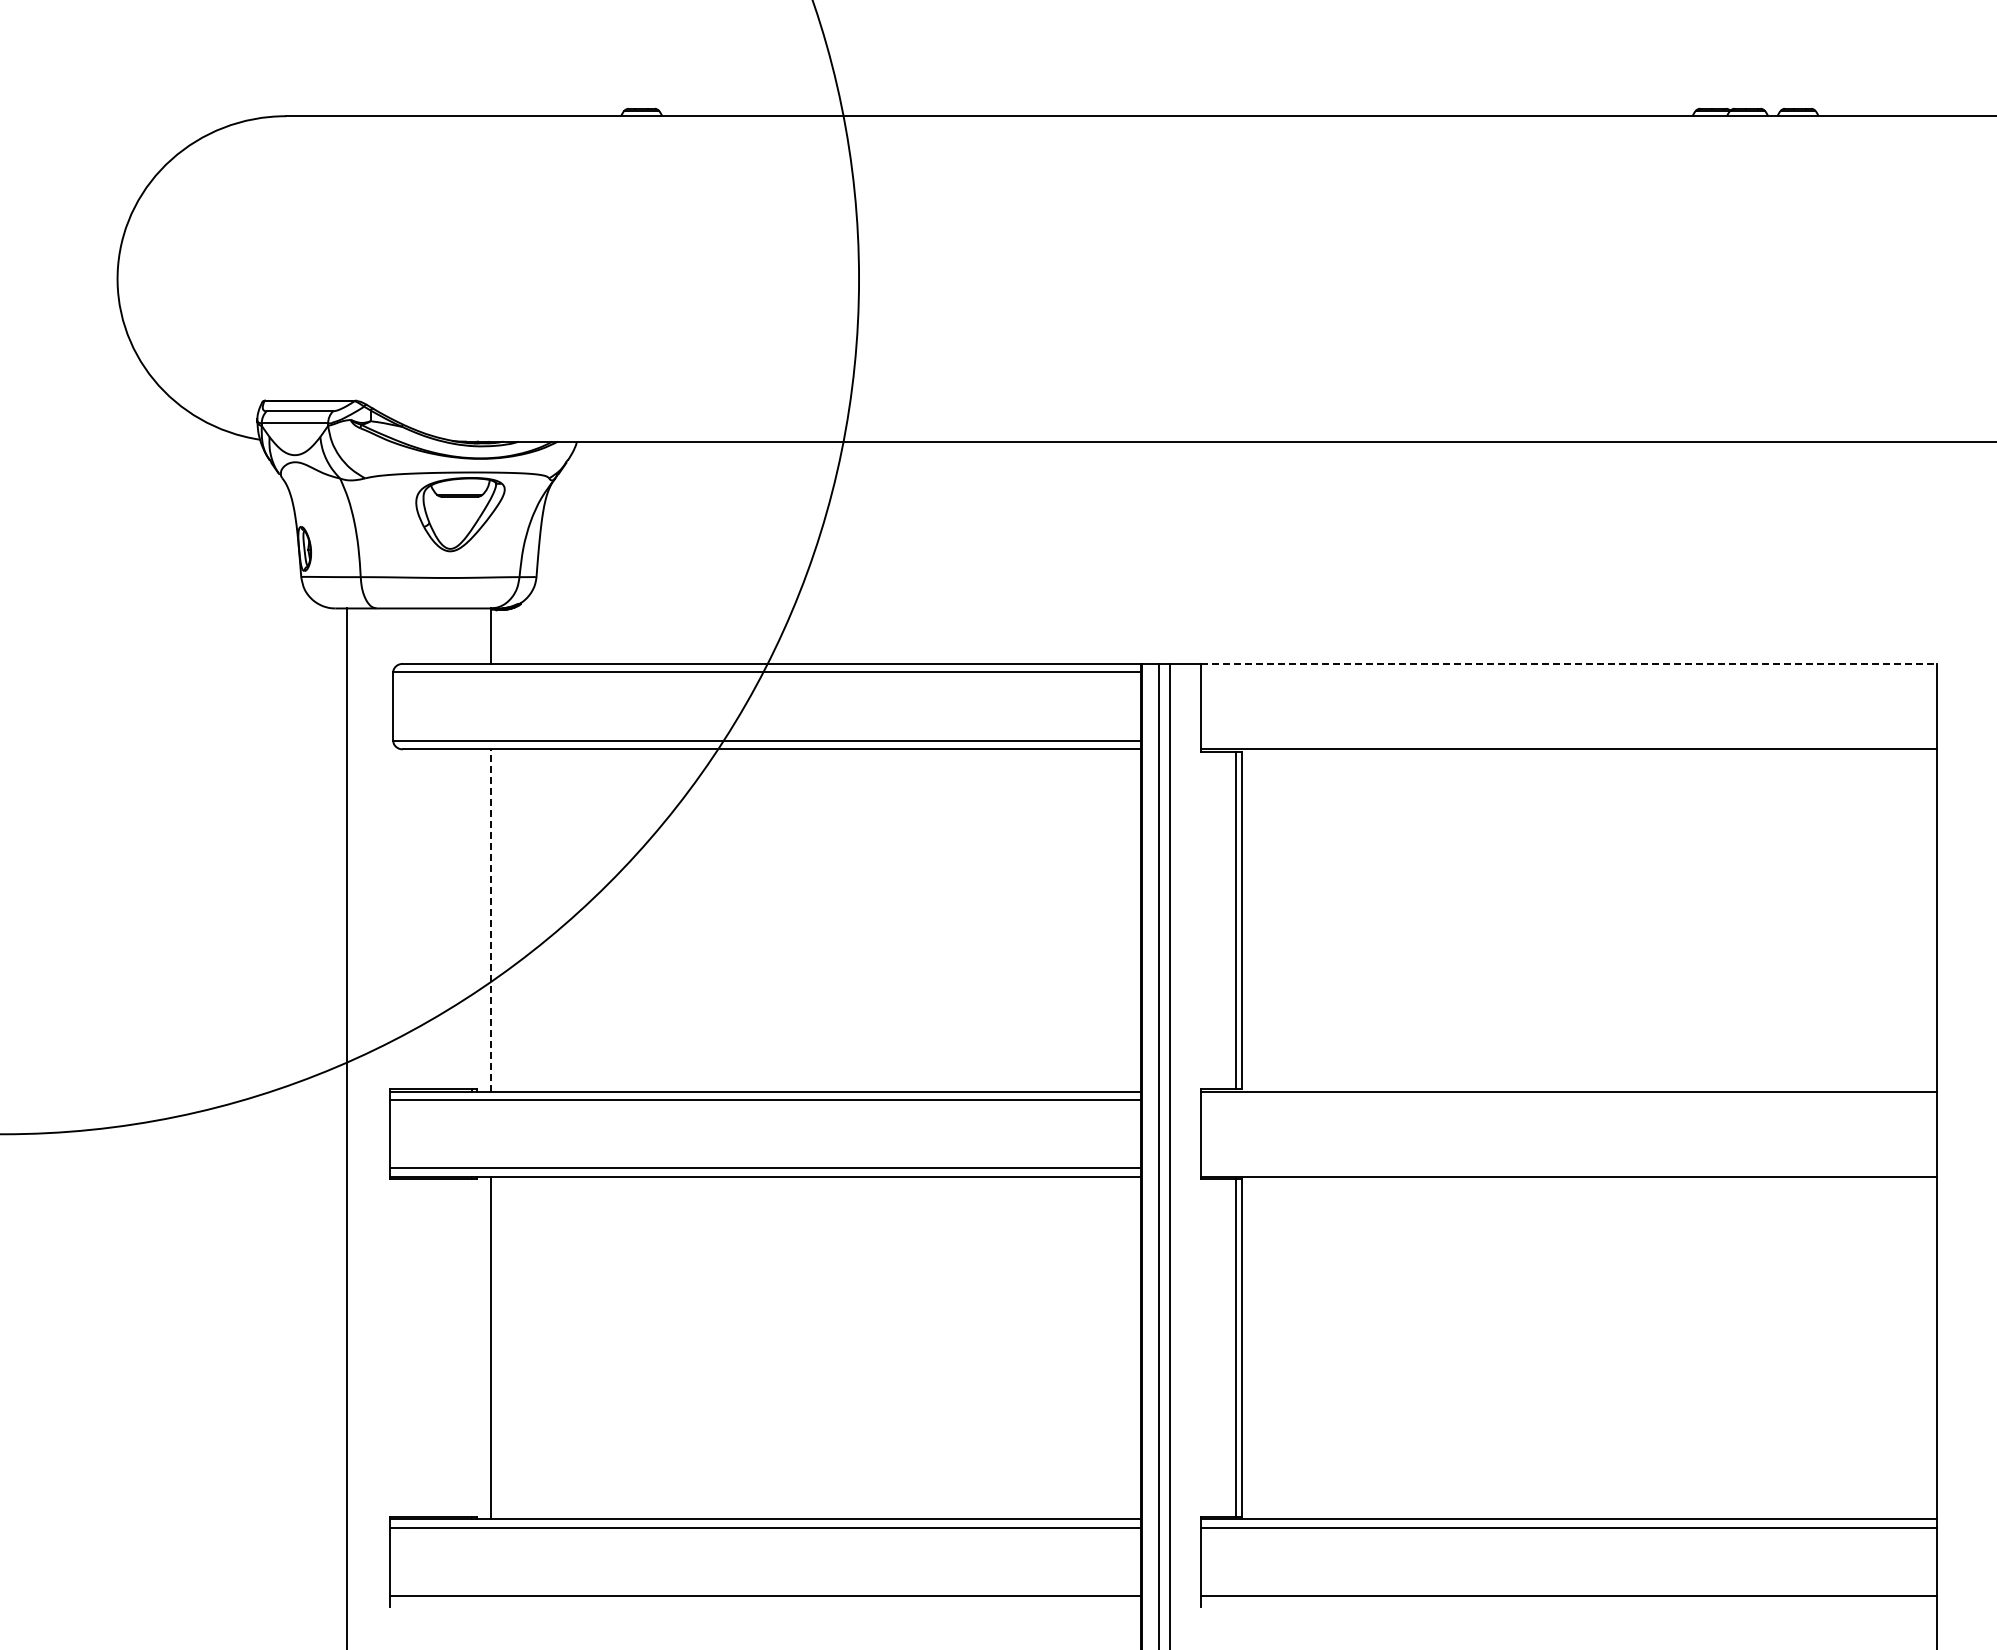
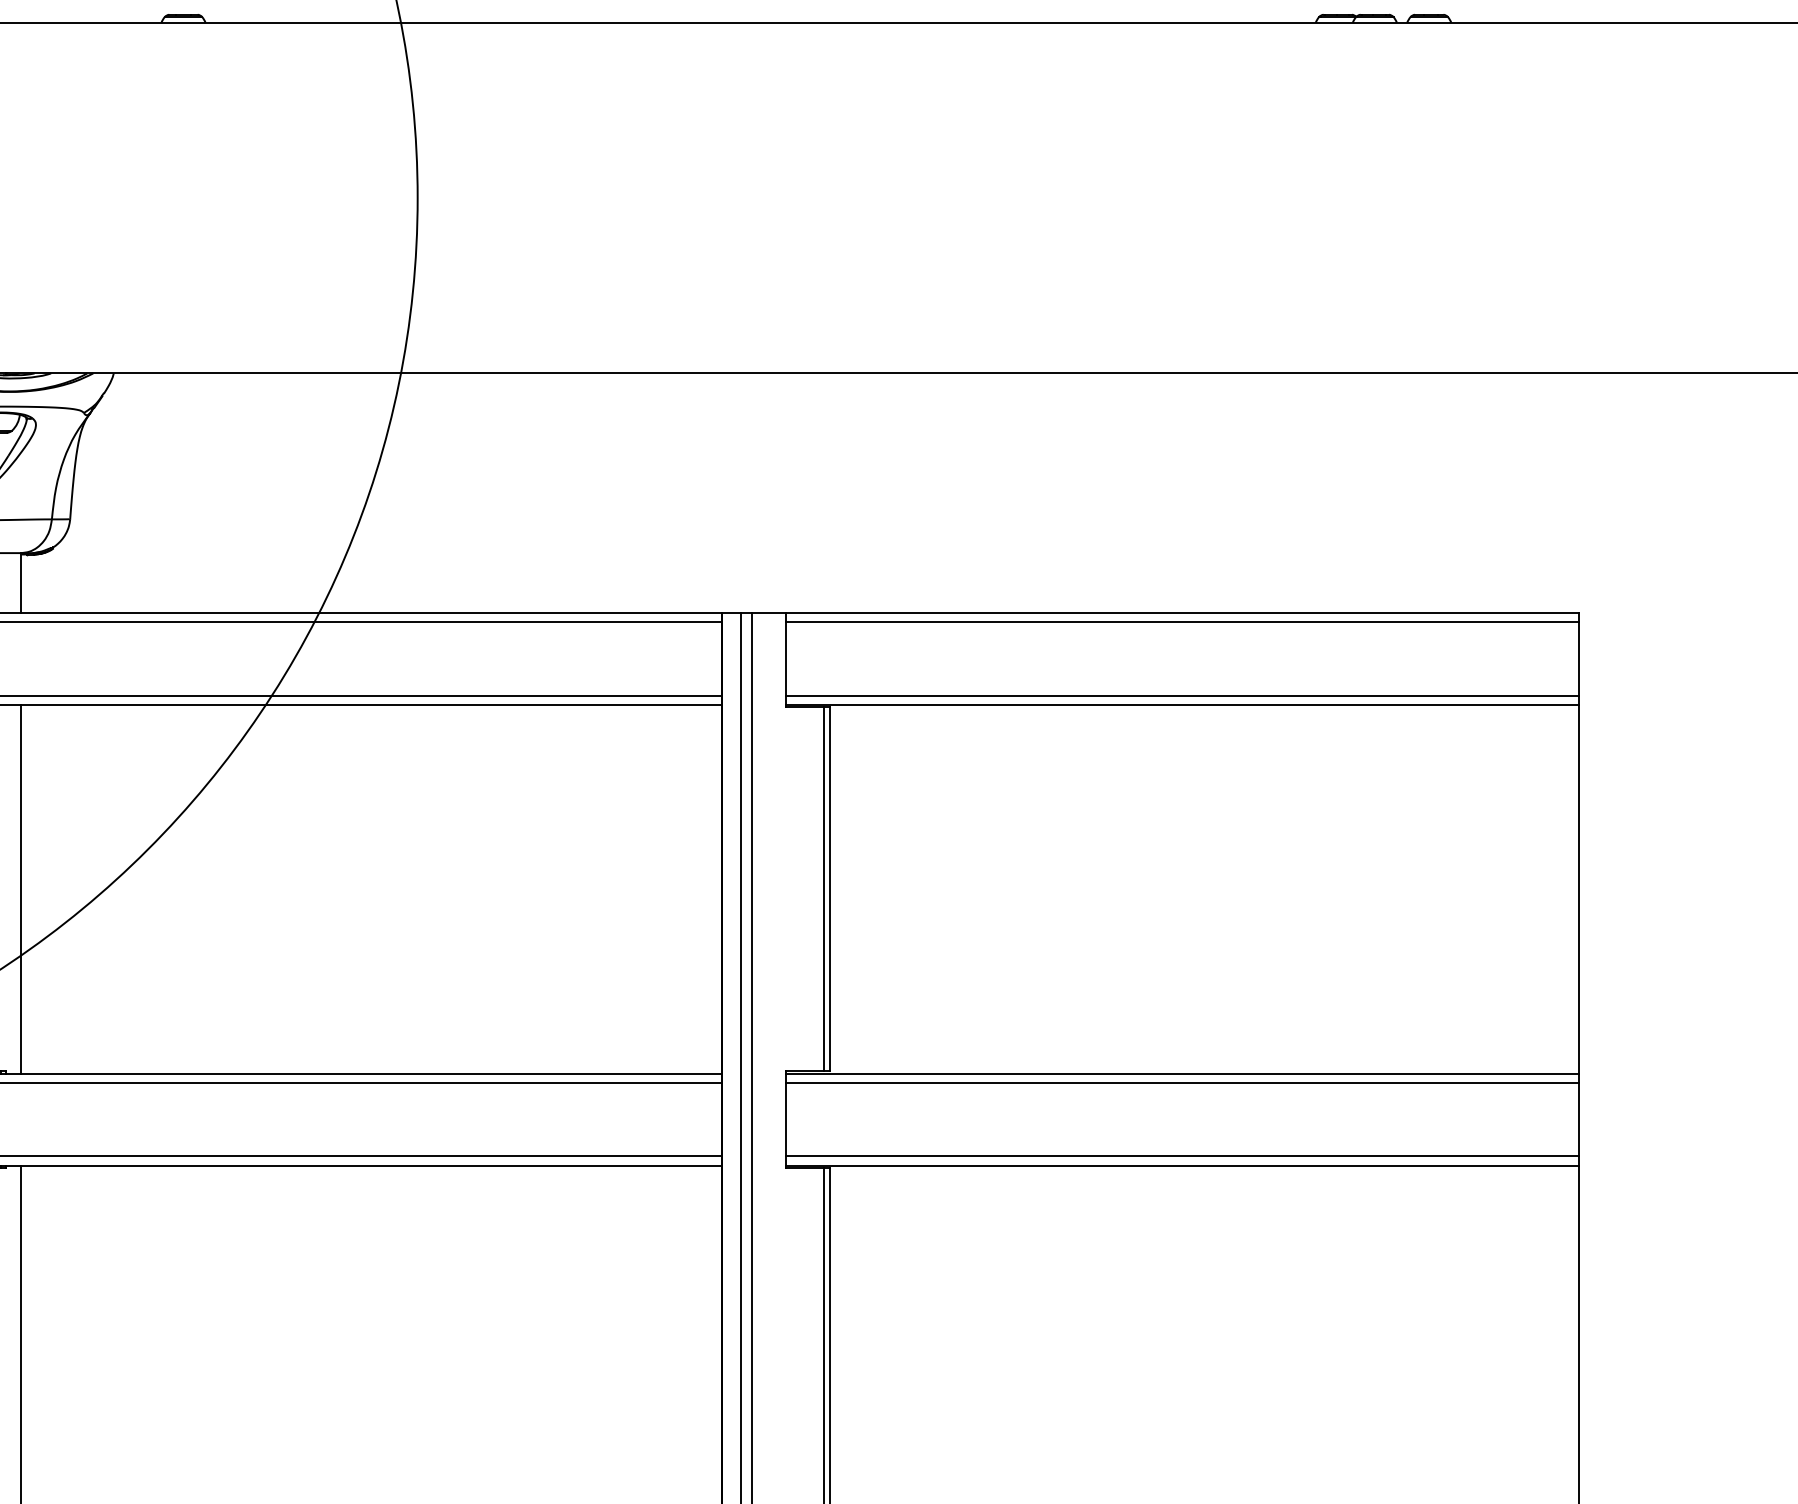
line: (1569, 663) -> (1183, 612), dashed -> solid
line: (1568, 672) -> (1181, 622), added
line: (1568, 740) -> (1181, 695), added
line: (490, 919) -> (20, 888), dashed -> solid
line: (1568, 1100) -> (1181, 1083), added
line: (1568, 1168) -> (1181, 1156), added

